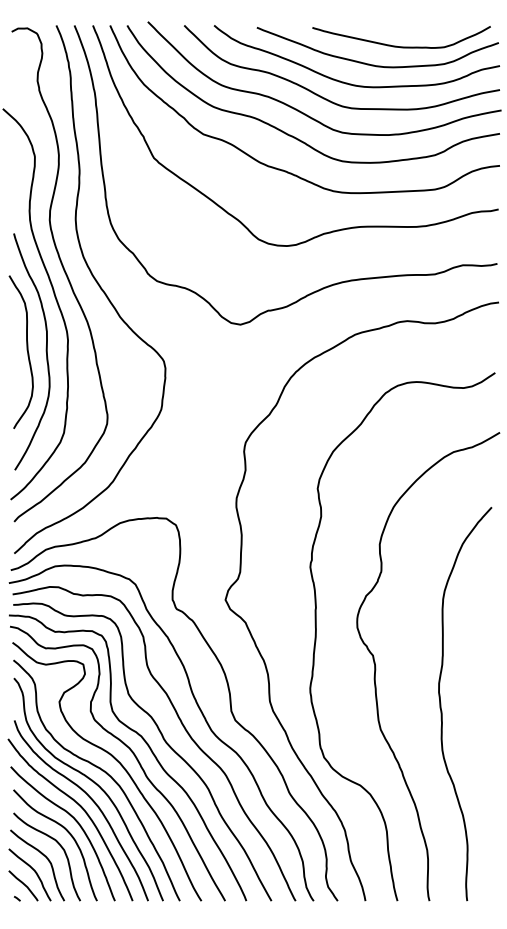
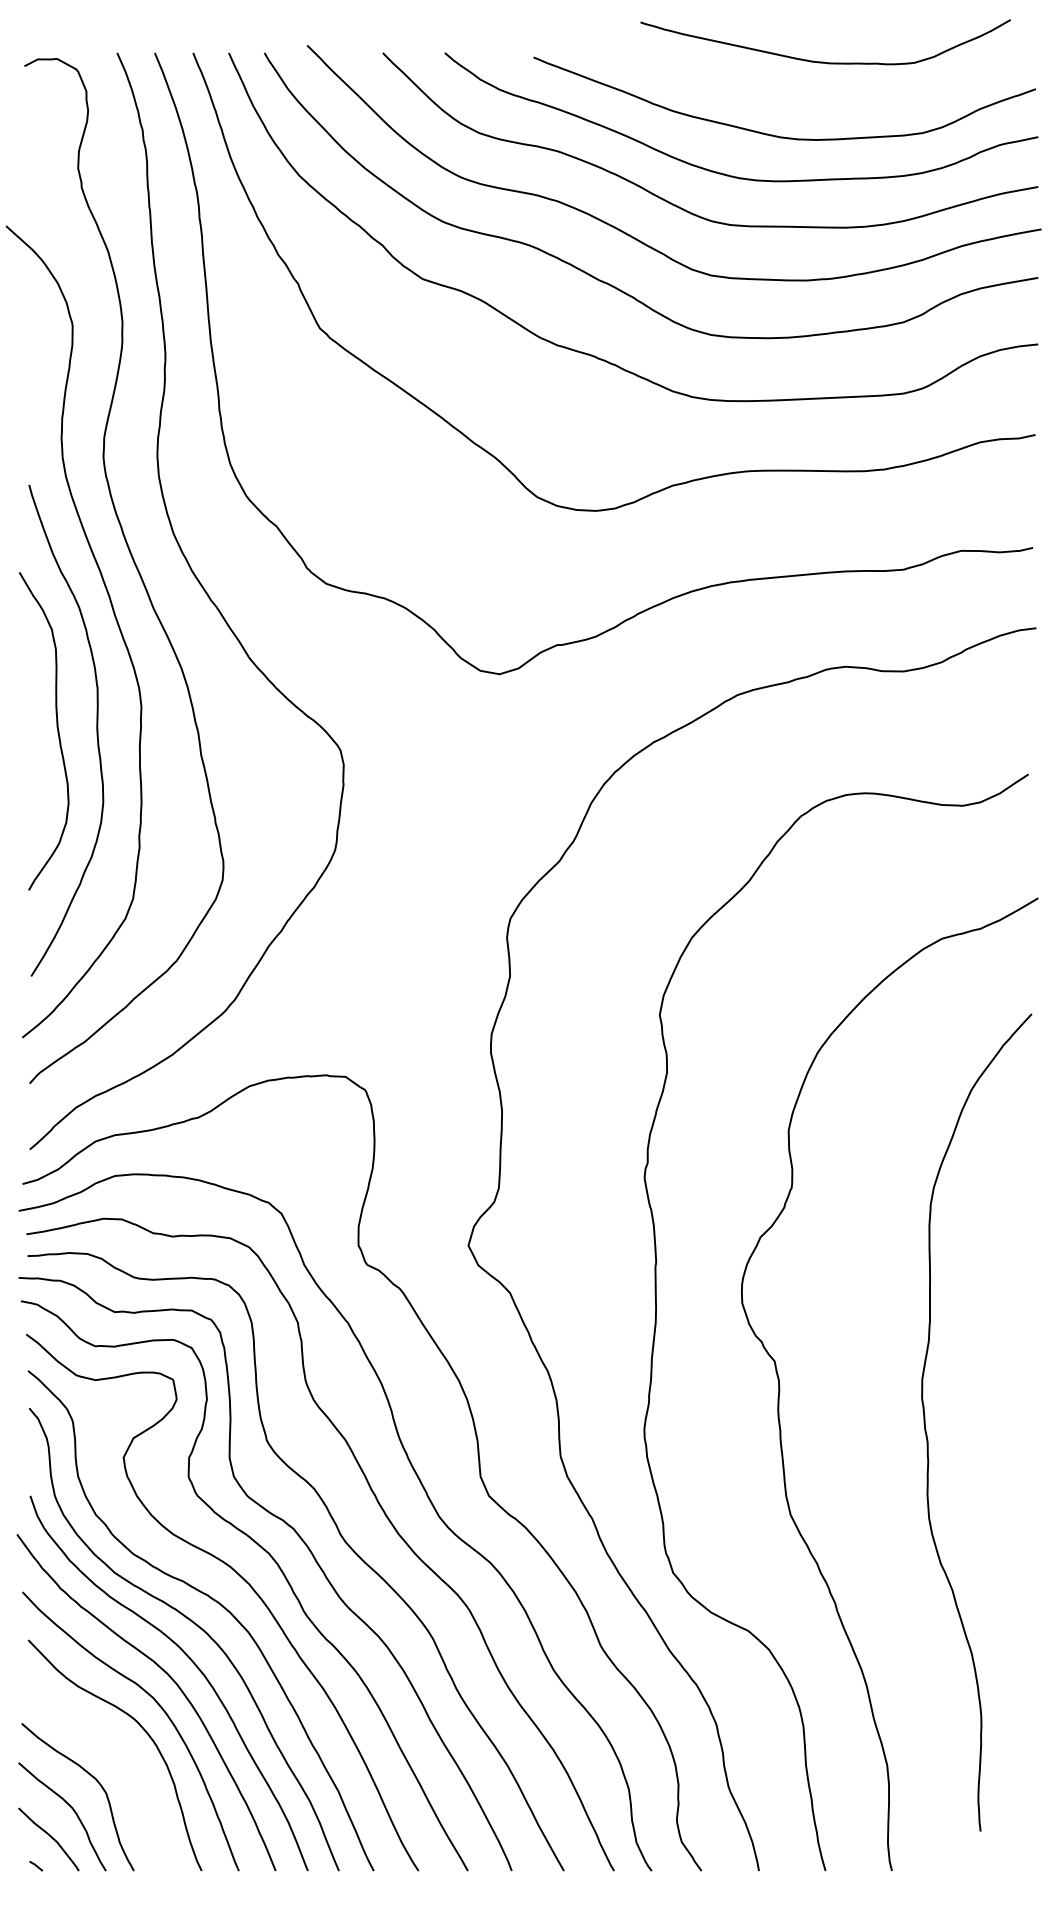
curve: (401, 46) -> (825, 61), moved
curve: (442, 710) -> (929, 1435), moved
curve: (60, 847) -> (125, 1759), removed

